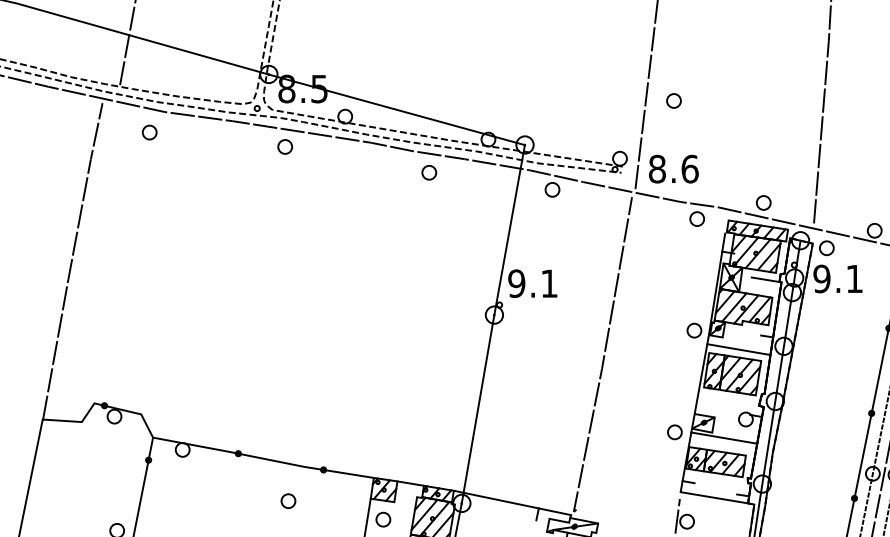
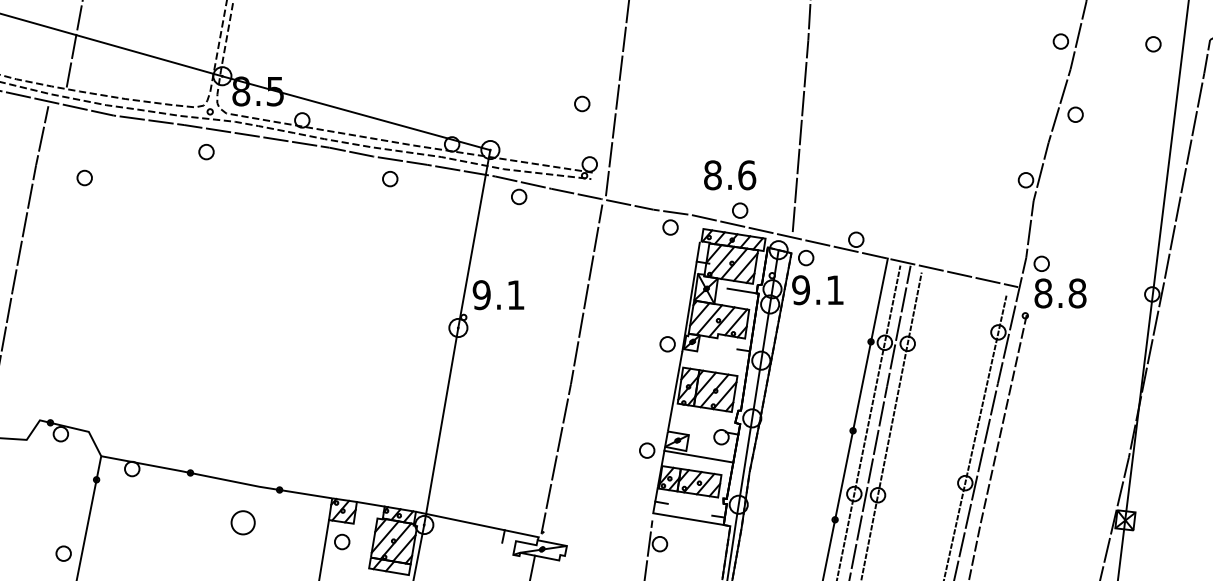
part: (674, 100) -> (582, 103), moved
part: (149, 132) -> (84, 177), moved
part: (285, 147) -> (206, 152), moved
text: (674, 169) -> (730, 175), moved
line: (739, 349) -> (714, 363), removed
part: (288, 501) -> (242, 522), size x1.6

